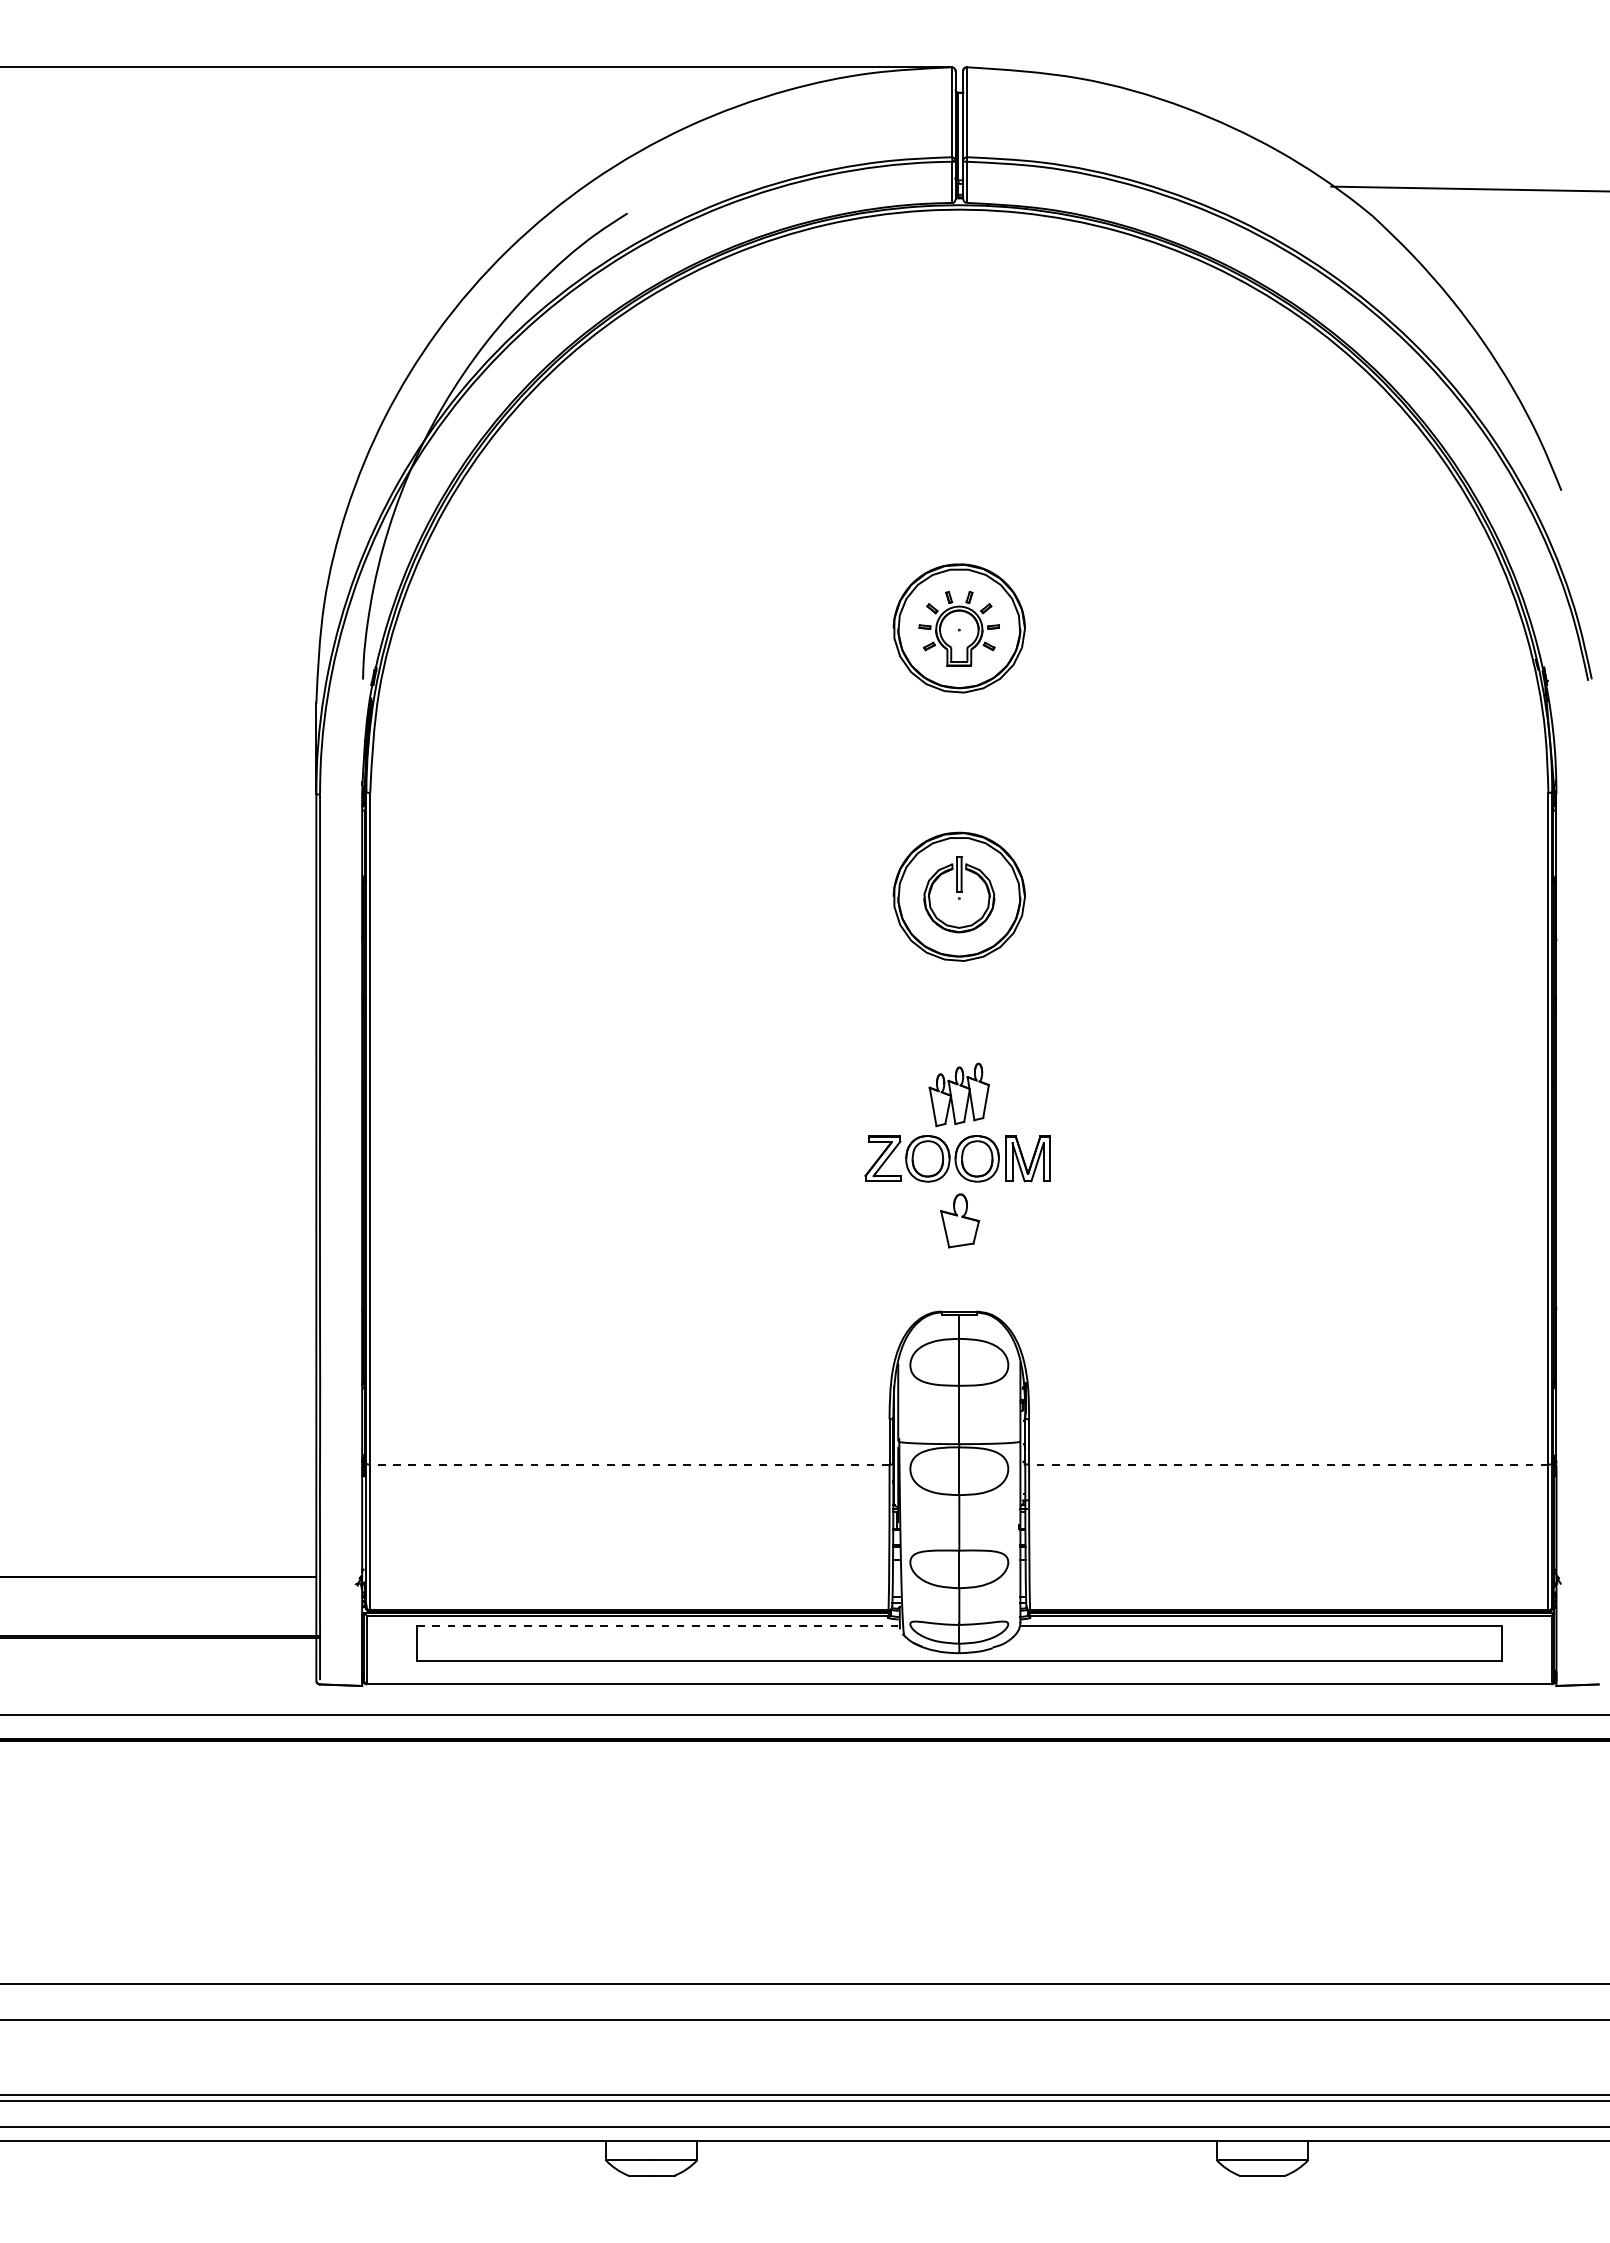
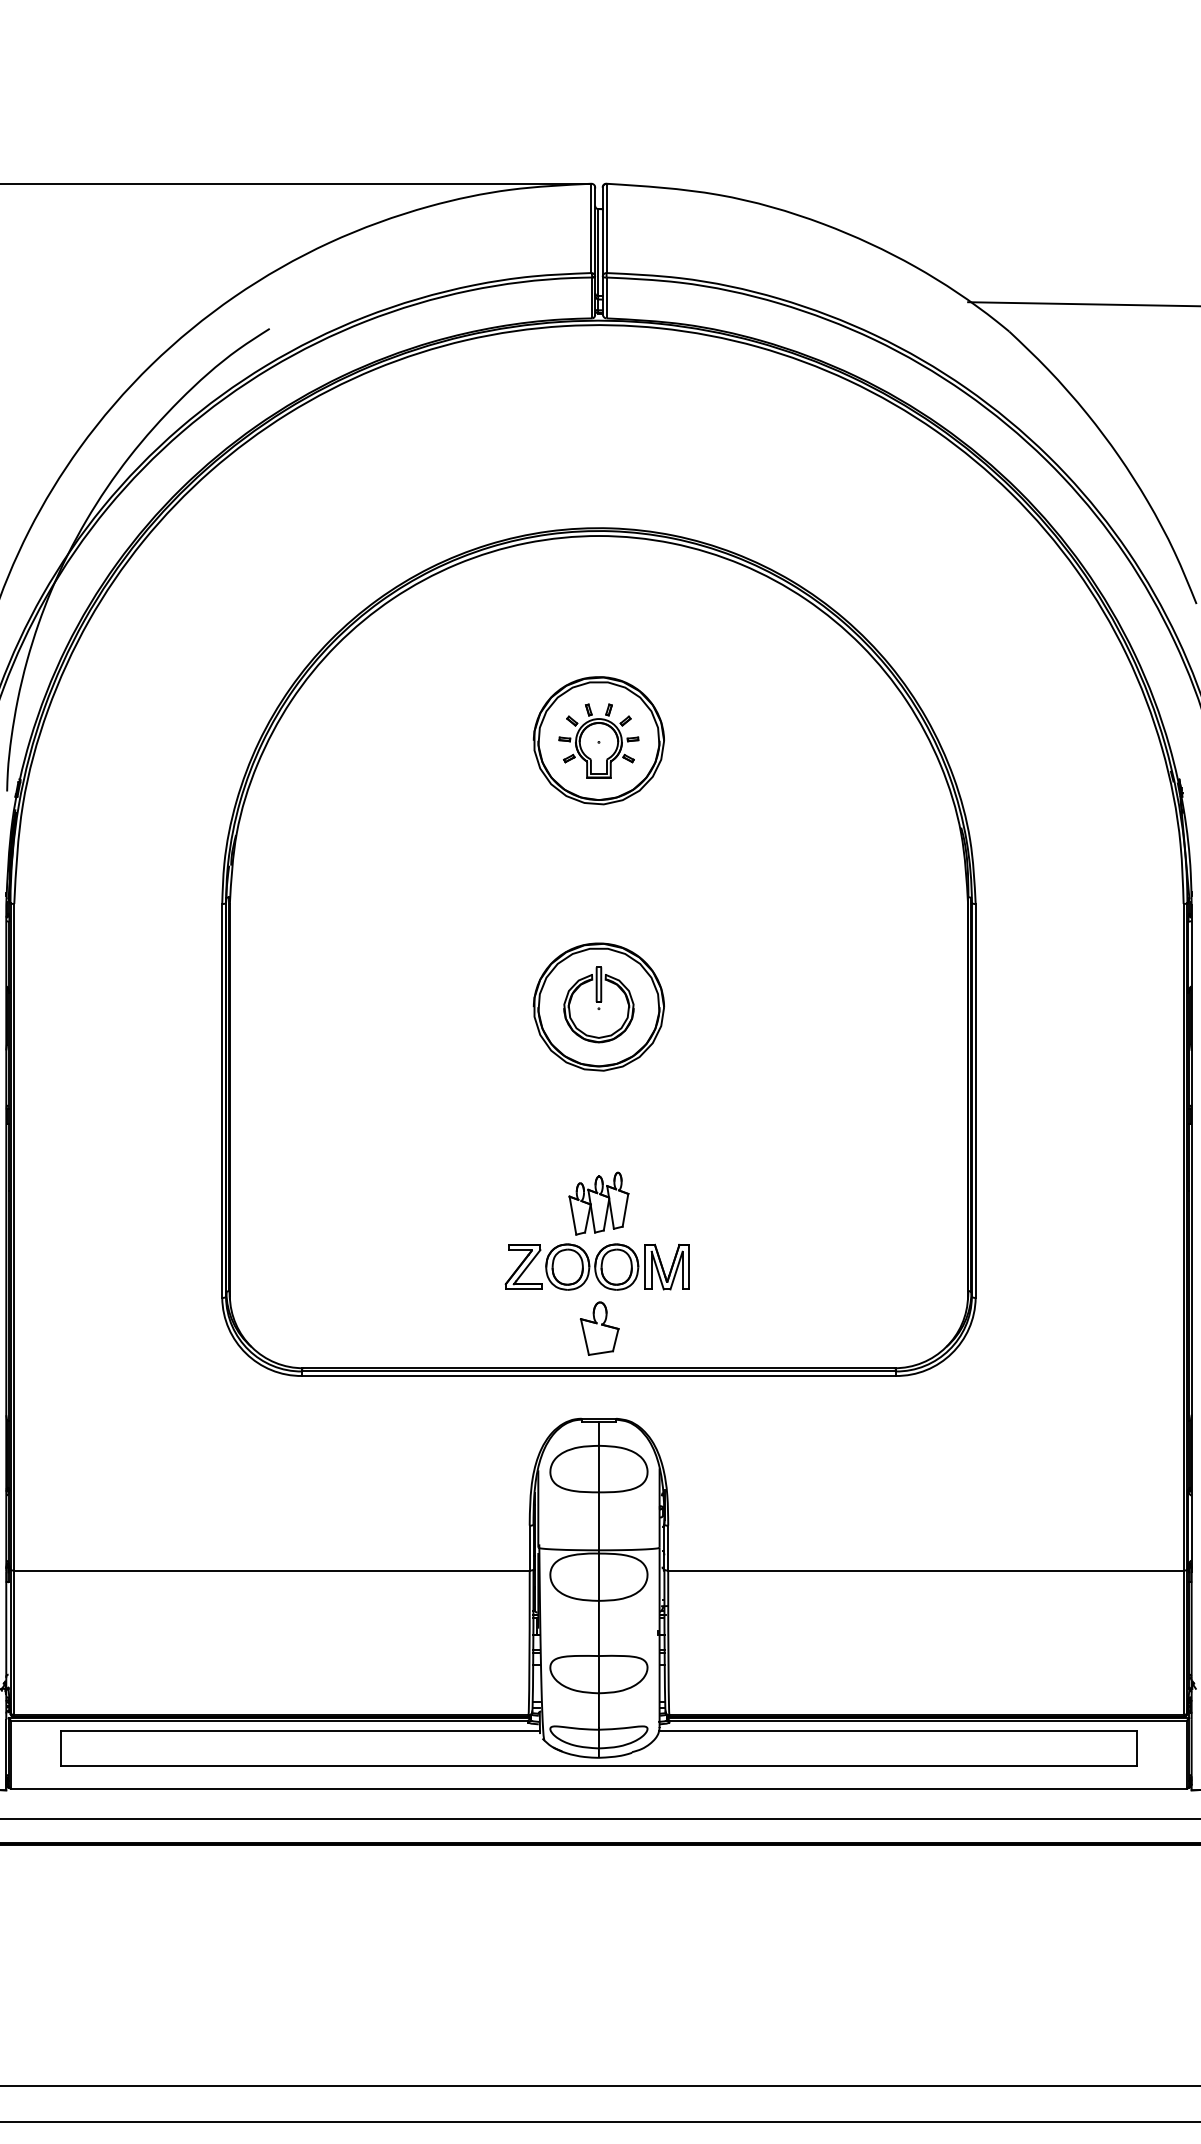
part: (958, 841) -> (598, 952), added
line: (629, 1464) -> (271, 1570), dashed -> solid
line: (1288, 1464) -> (925, 1570), dashed -> solid
line: (659, 1625) -> (301, 1730), dashed -> solid

